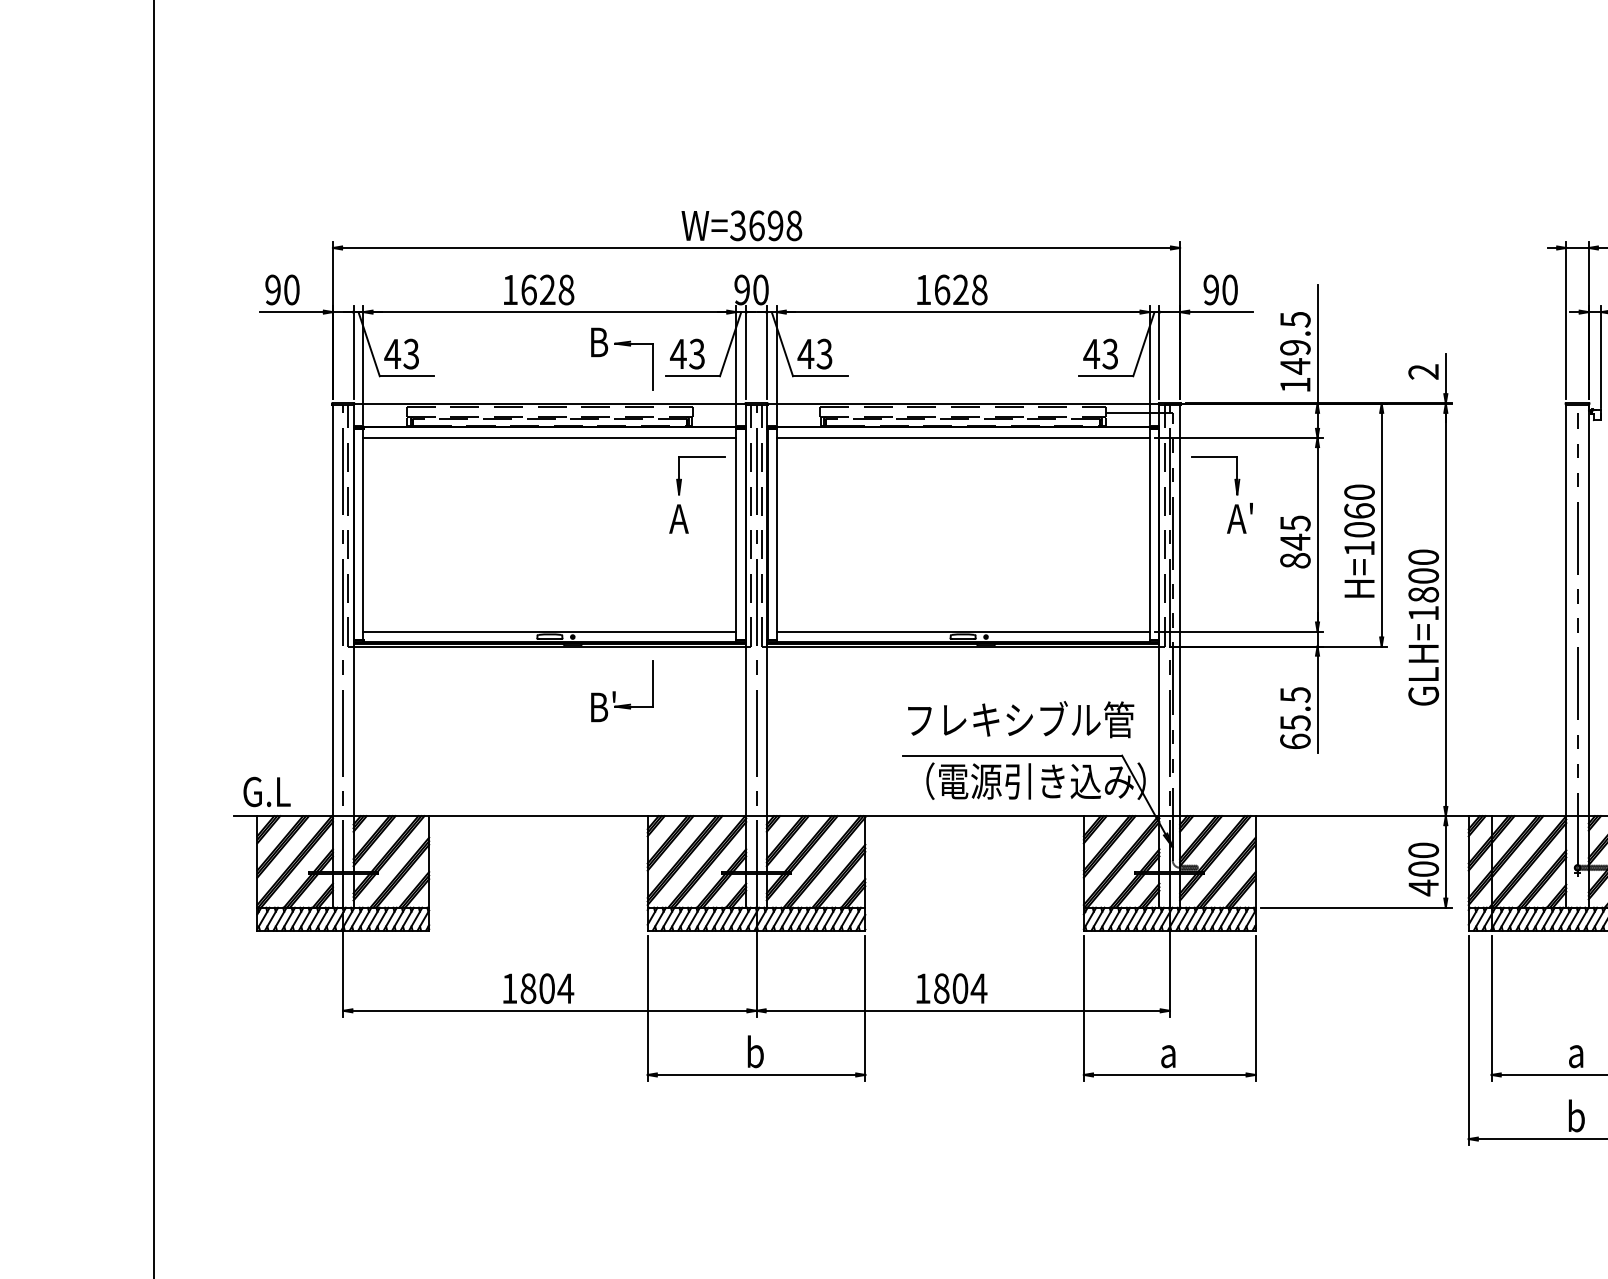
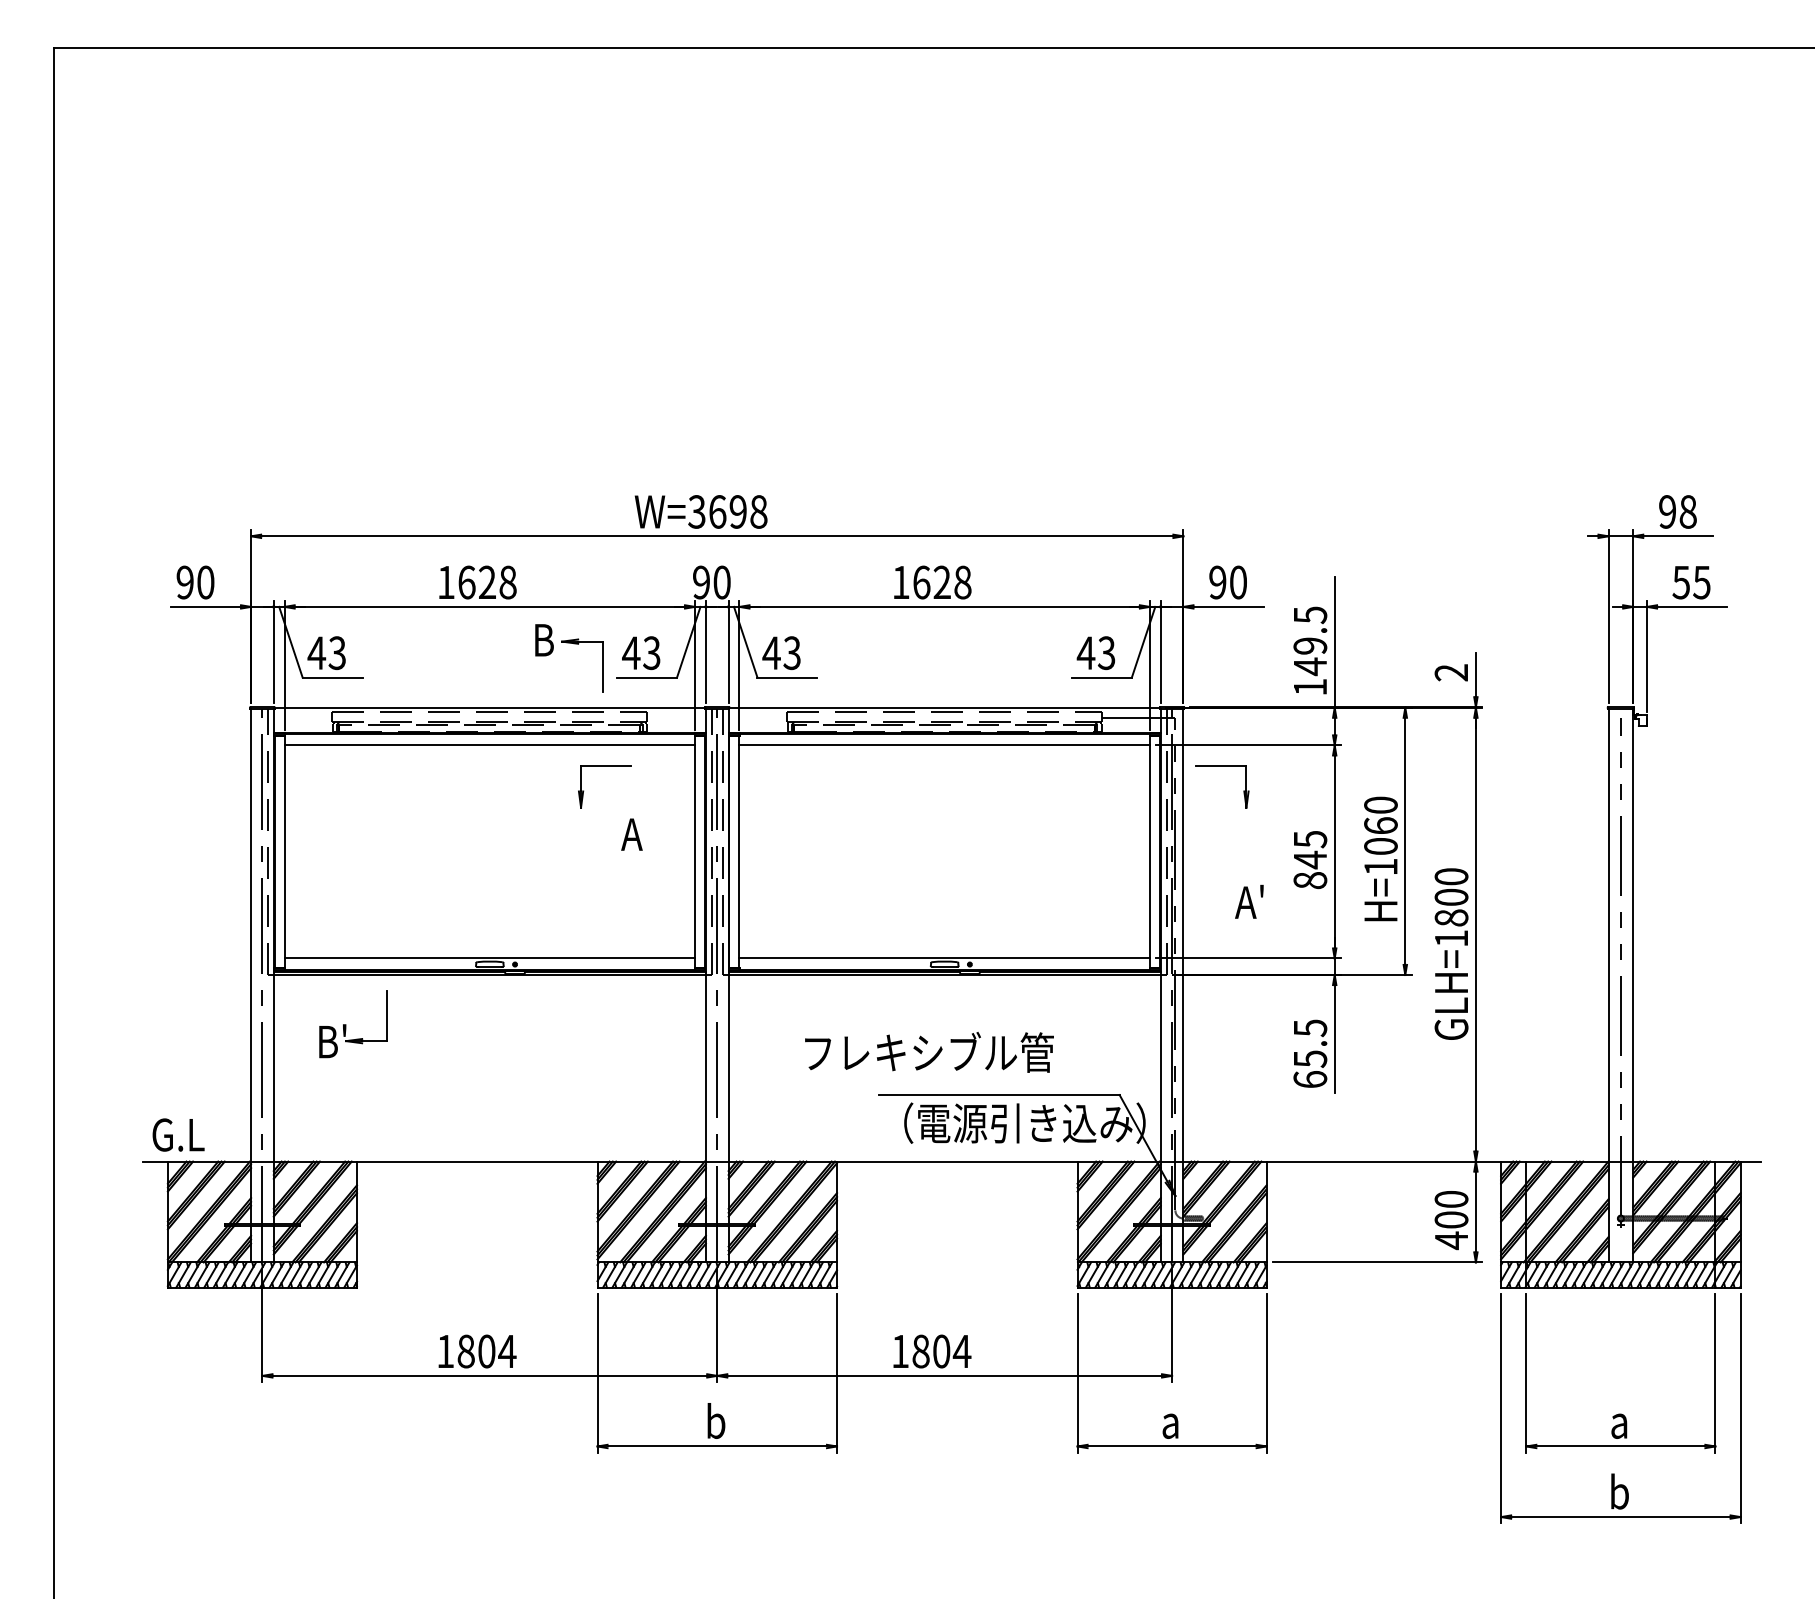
part: (700, 457) -> (604, 766), moved
text: (1240, 518) -> (1249, 901), moved
part: (615, 691) -> (346, 1024), moved
text: (1021, 719) -> (929, 1052), moved

